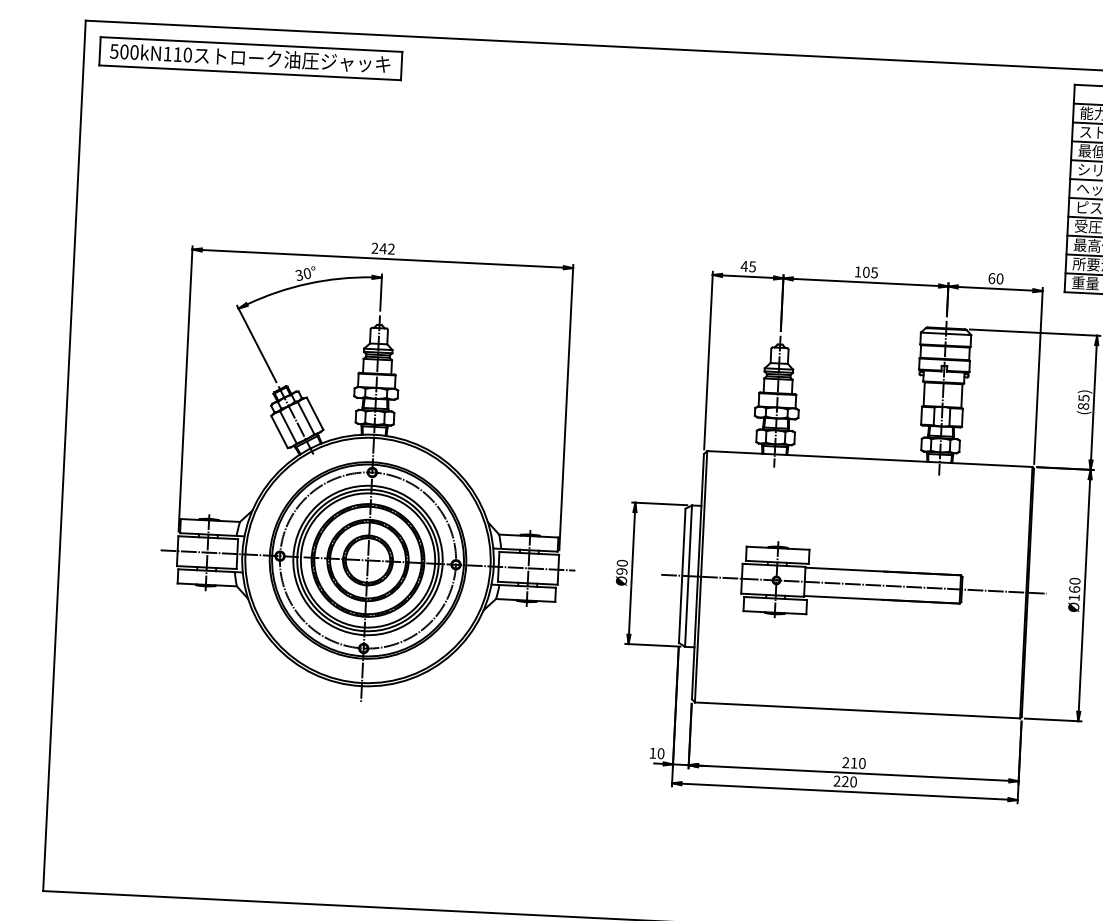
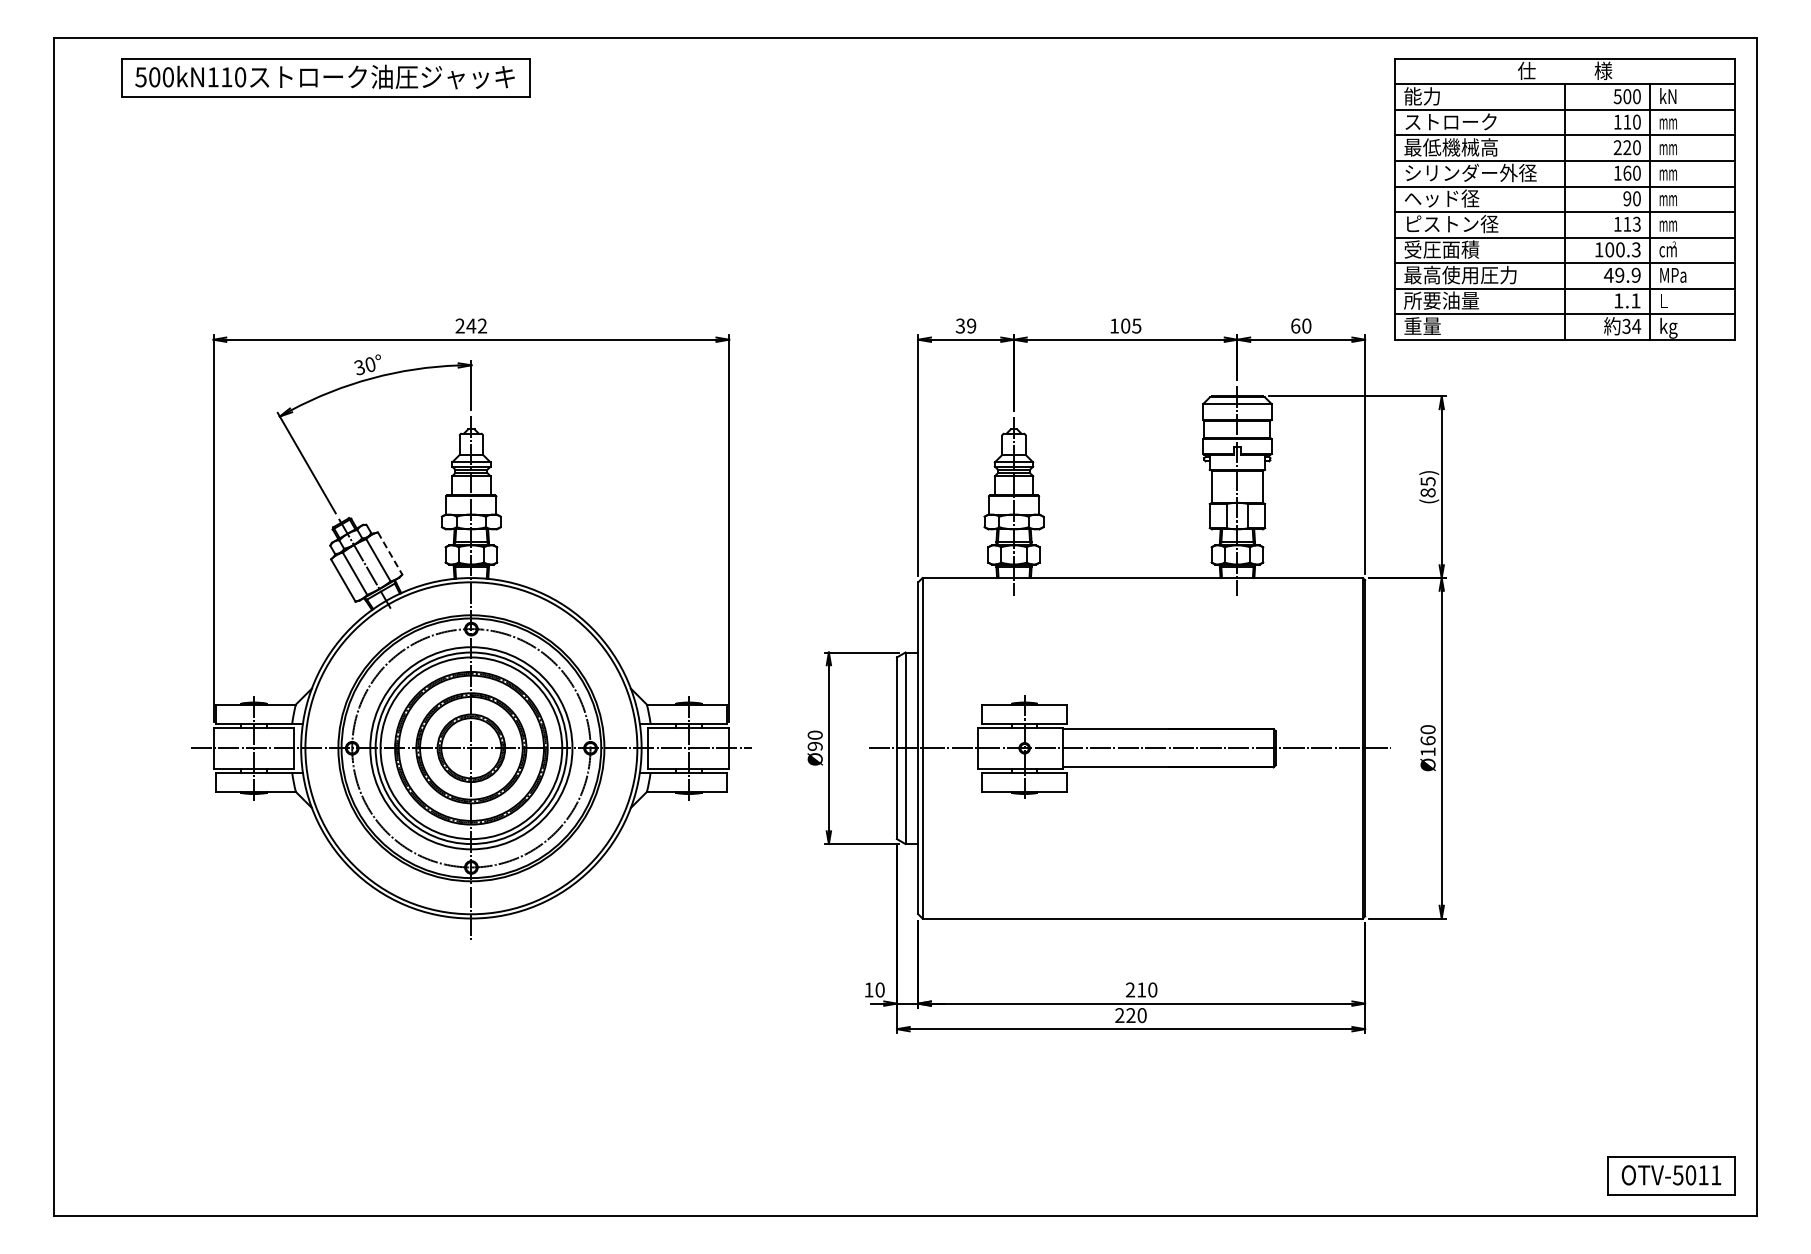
part: (250, 58) -> (325, 77), moved
text: (748, 266) -> (965, 325), 45 -> 39
line: (315, 413) -> (390, 553), solid -> dashed

